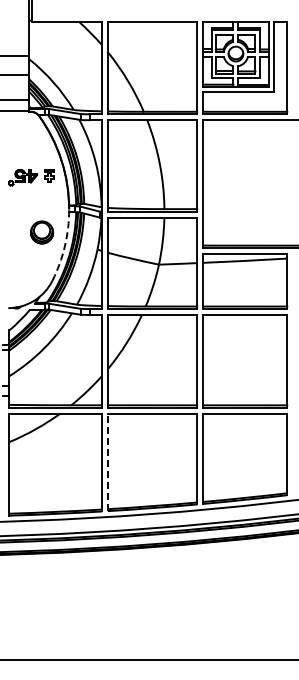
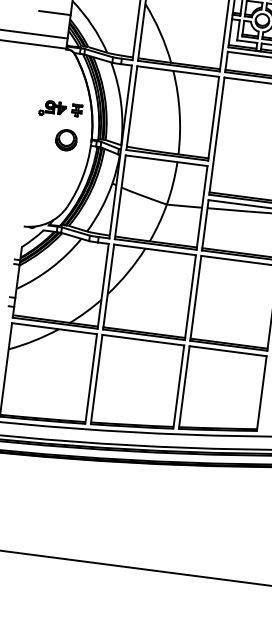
part: (42, 232) -> (66, 140), moved
arc: (64, 246) -> (82, 176), dashed -> solid
line: (107, 462) -> (96, 379), dashed -> solid

